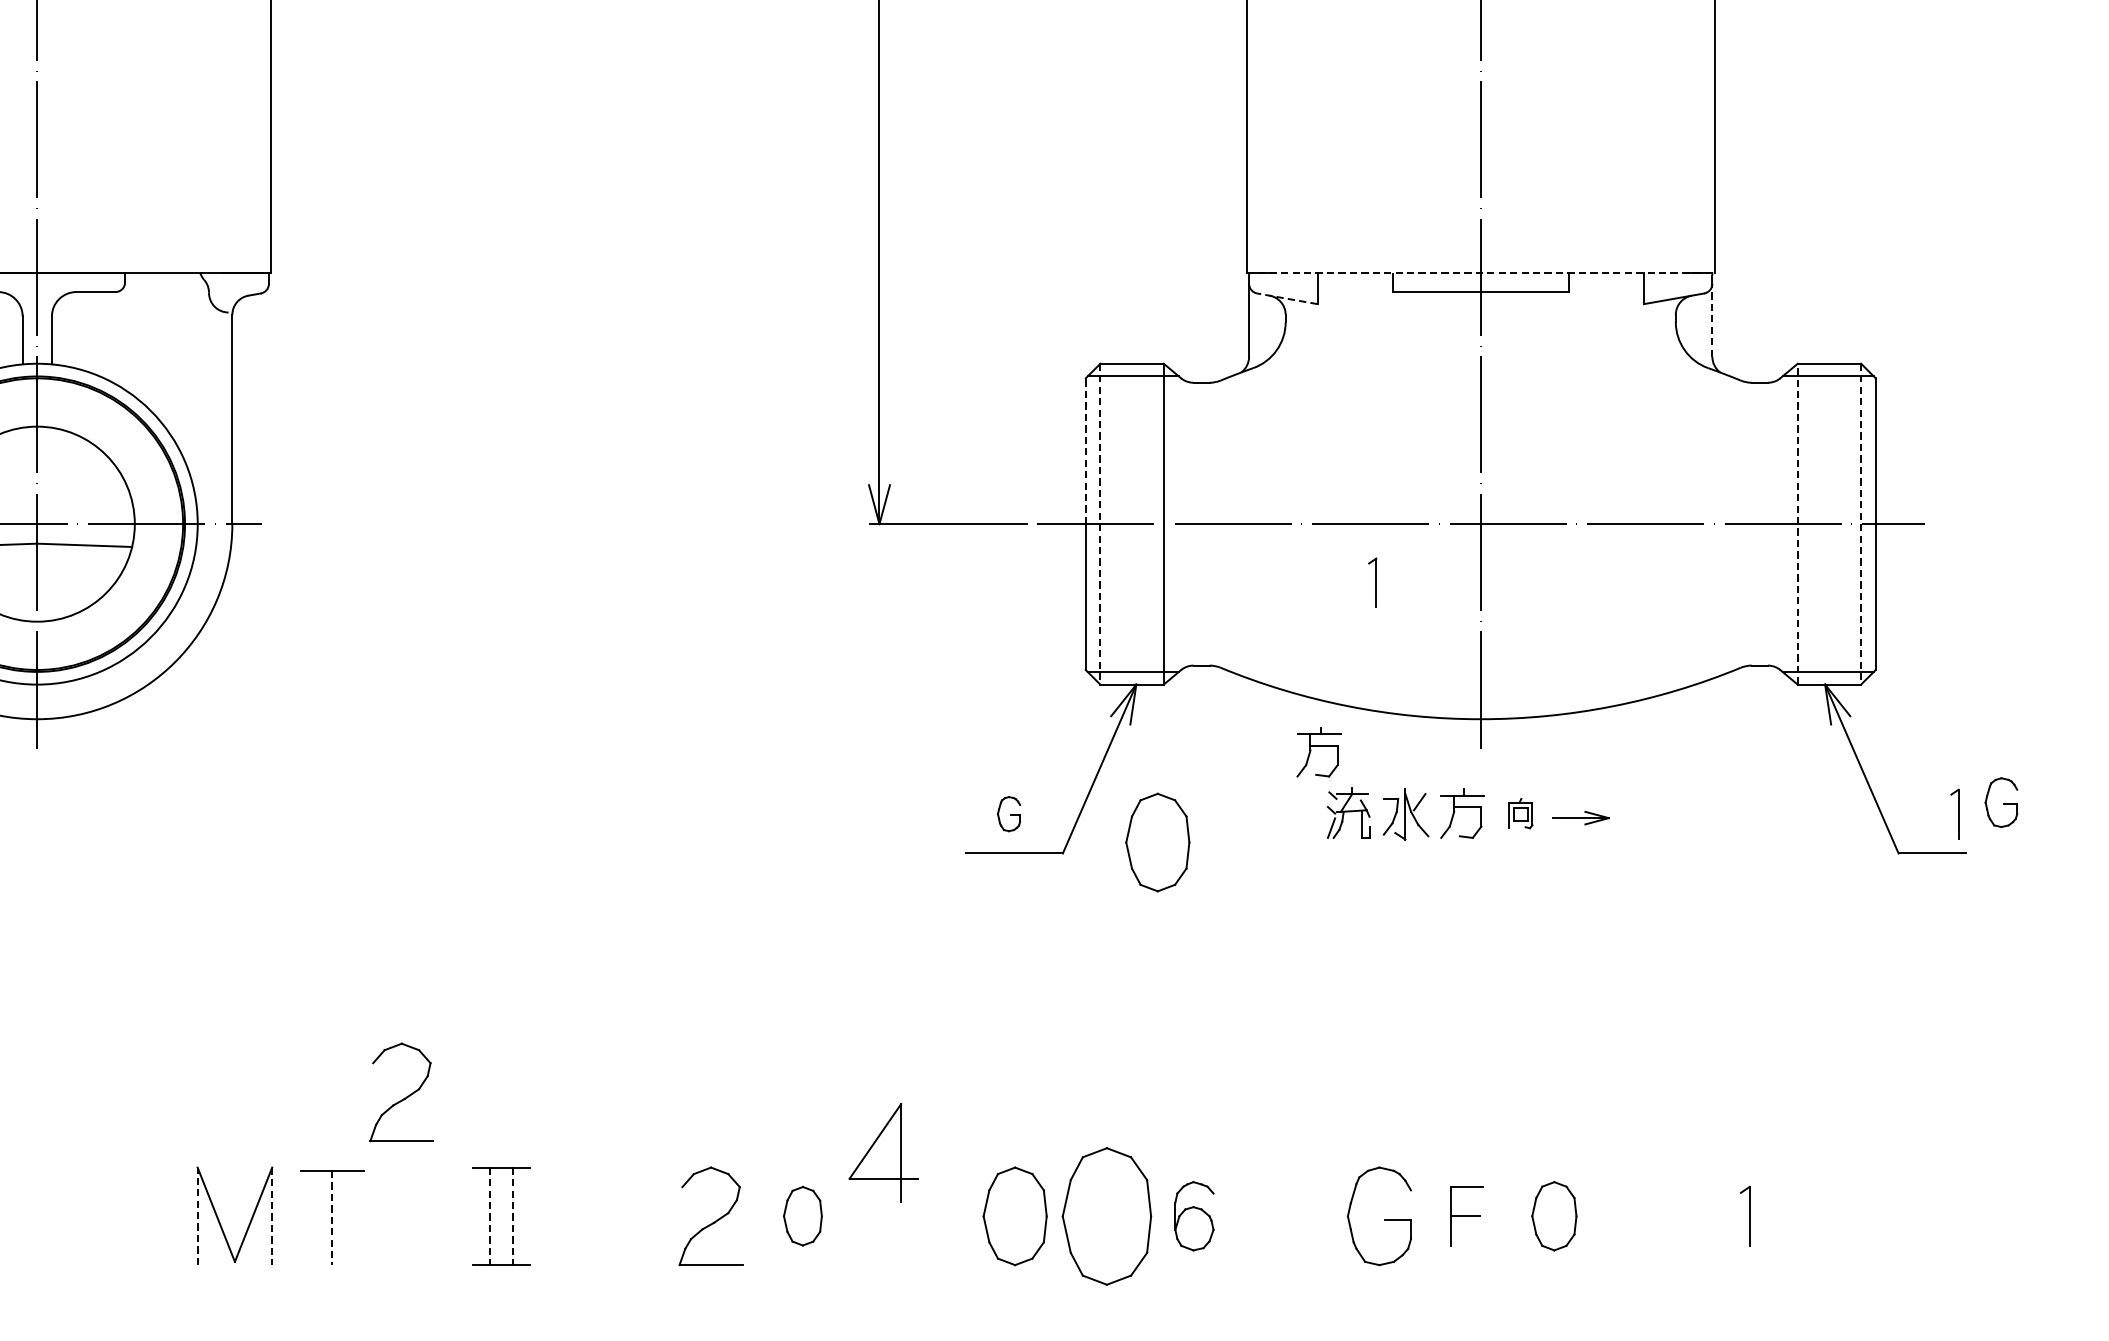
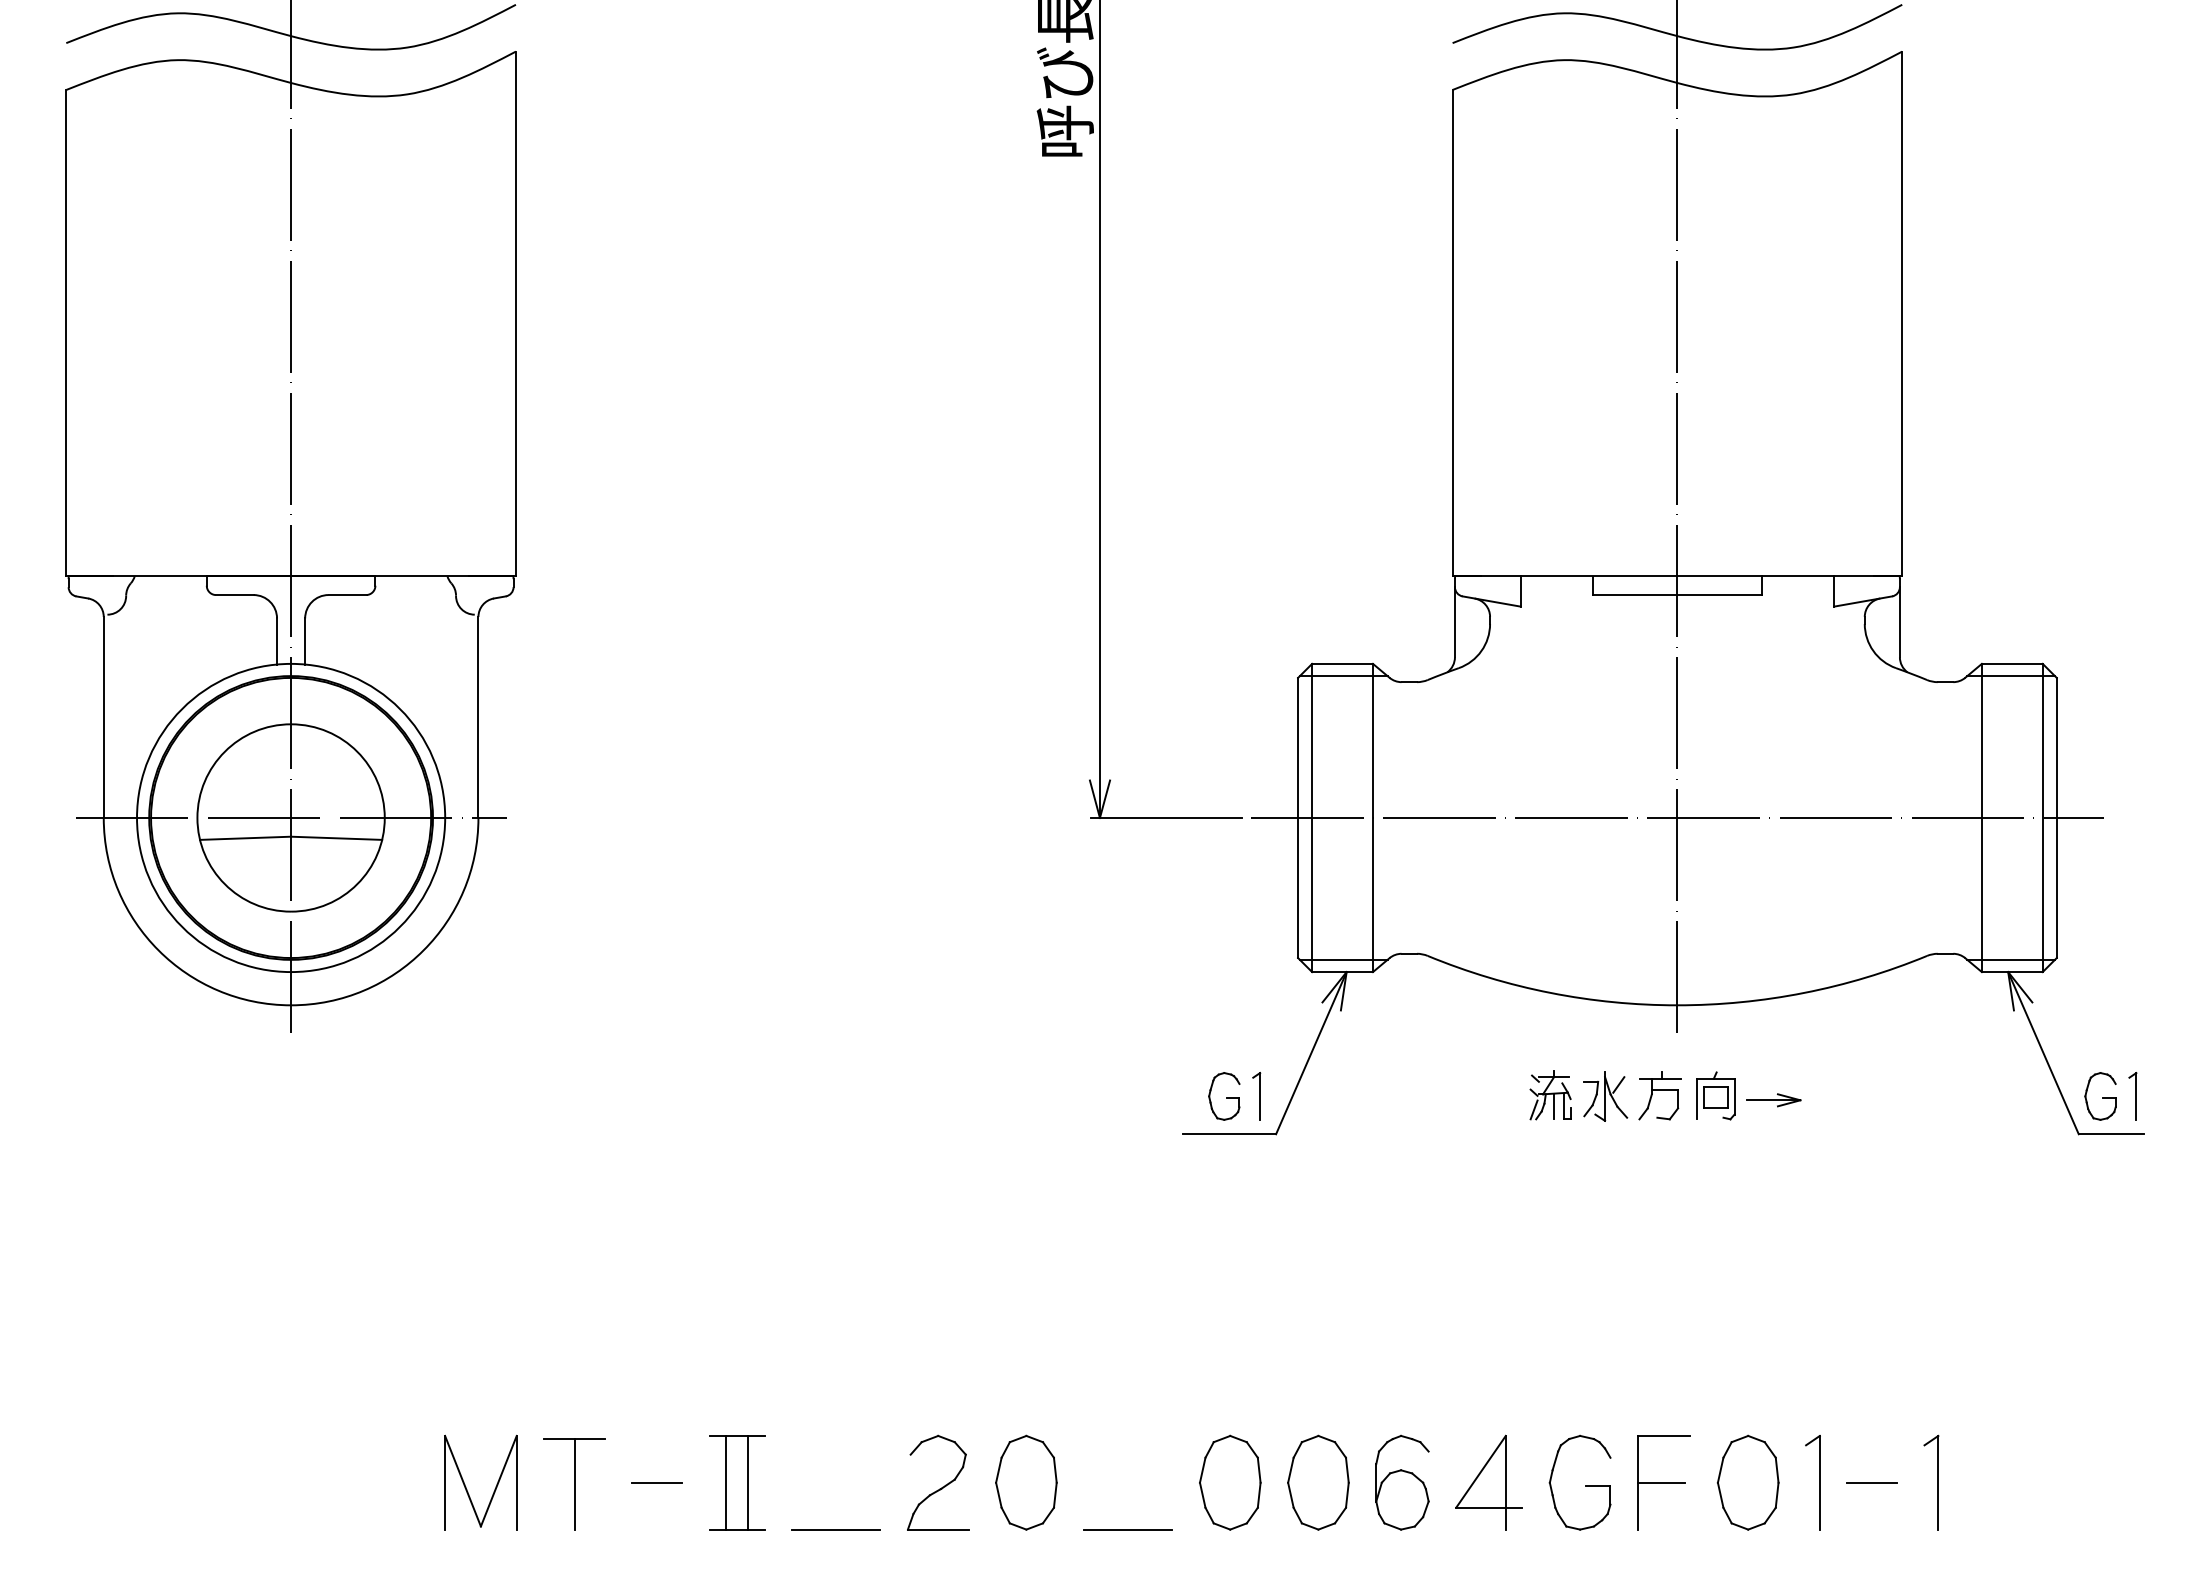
line: (1480, 272) -> (1677, 576), dashed -> solid
line: (1287, 298) -> (1491, 601), dashed -> solid
line: (1711, 319) -> (1899, 621), dashed -> solid
line: (1086, 450) -> (1298, 747), dashed -> solid
line: (1797, 523) -> (1981, 817), dashed -> solid
line: (1100, 524) -> (1312, 818), dashed -> solid
line: (1860, 524) -> (2042, 818), dashed -> solid
part: (1372, 583) -> (1256, 1096), moved
part: (1318, 751) -> (1521, 1036), removed
part: (2001, 802) -> (2100, 1096), moved
part: (1520, 813) -> (1715, 1095), size x1.67
part: (1009, 814) -> (1224, 1096), size x1.43
line: (1352, 824) -> (1554, 1106), added
part: (1158, 842) -> (1367, 1123), removed
part: (402, 1092) -> (641, 1363), removed
part: (883, 1152) -> (1488, 1482), moved
line: (198, 1216) -> (445, 1482), dashed -> solid
line: (271, 1216) -> (516, 1482), dashed -> solid
line: (418, 1216) -> (657, 1482), added
line: (490, 1216) -> (726, 1482), dashed -> solid
line: (513, 1216) -> (748, 1482), dashed -> solid
part: (802, 1216) -> (1026, 1482), size x1.67
part: (1107, 1216) -> (1318, 1482), size x0.71
part: (1194, 1216) -> (1402, 1482), size x1.43
part: (1466, 1216) -> (1663, 1482), size x1.67
part: (1553, 1216) -> (1747, 1482), size x1.43
part: (1628, 1216) -> (1819, 1482), added
line: (1682, 1216) -> (1871, 1482), added
part: (1745, 1216) -> (1931, 1482), size x1.67
line: (332, 1218) -> (574, 1484), dashed -> solid
line: (605, 1265) -> (836, 1529), added
line: (909, 1265) -> (1128, 1529), added

